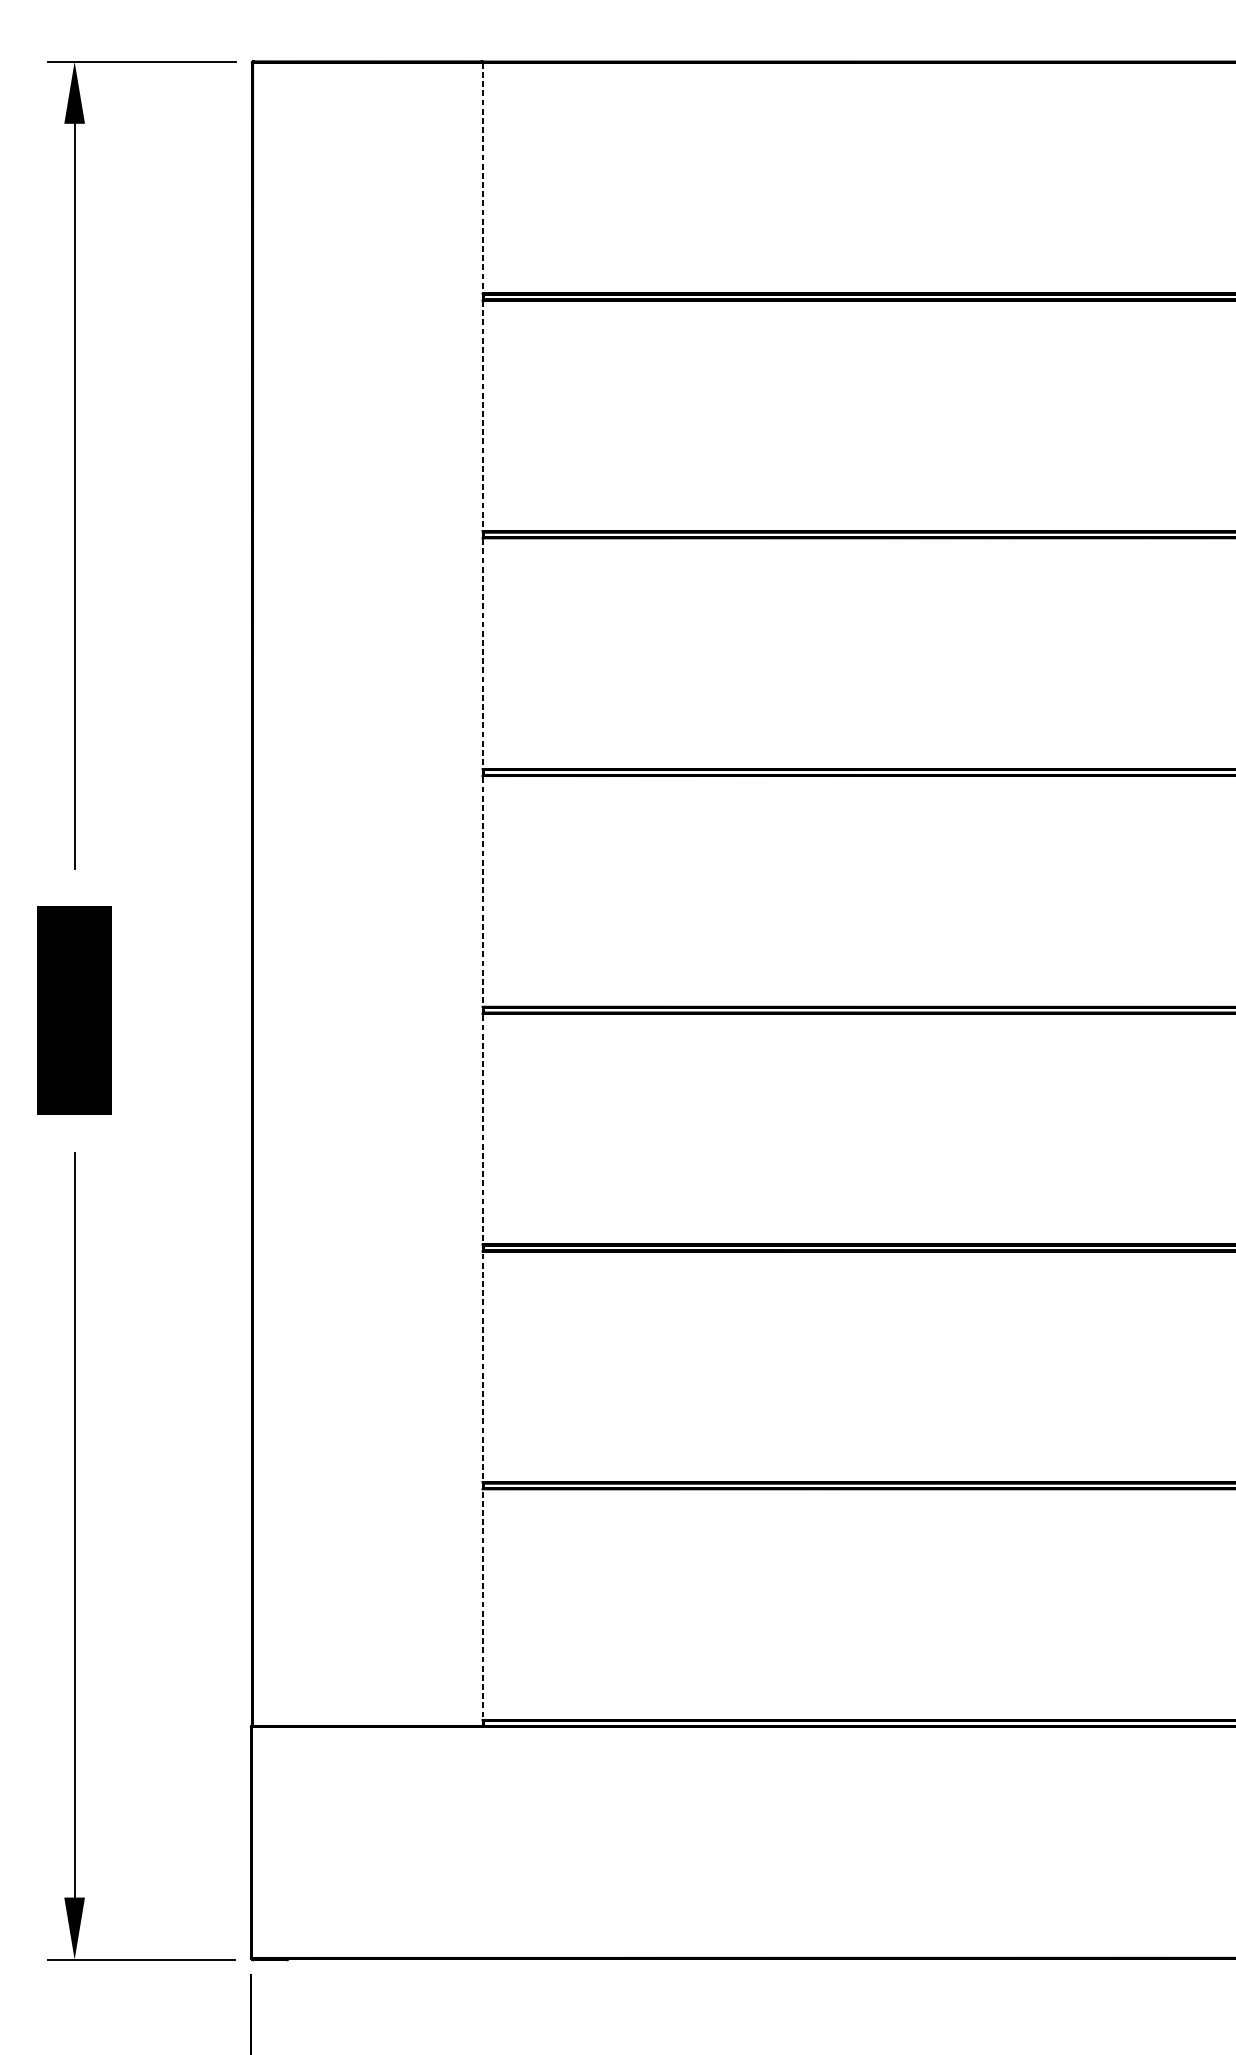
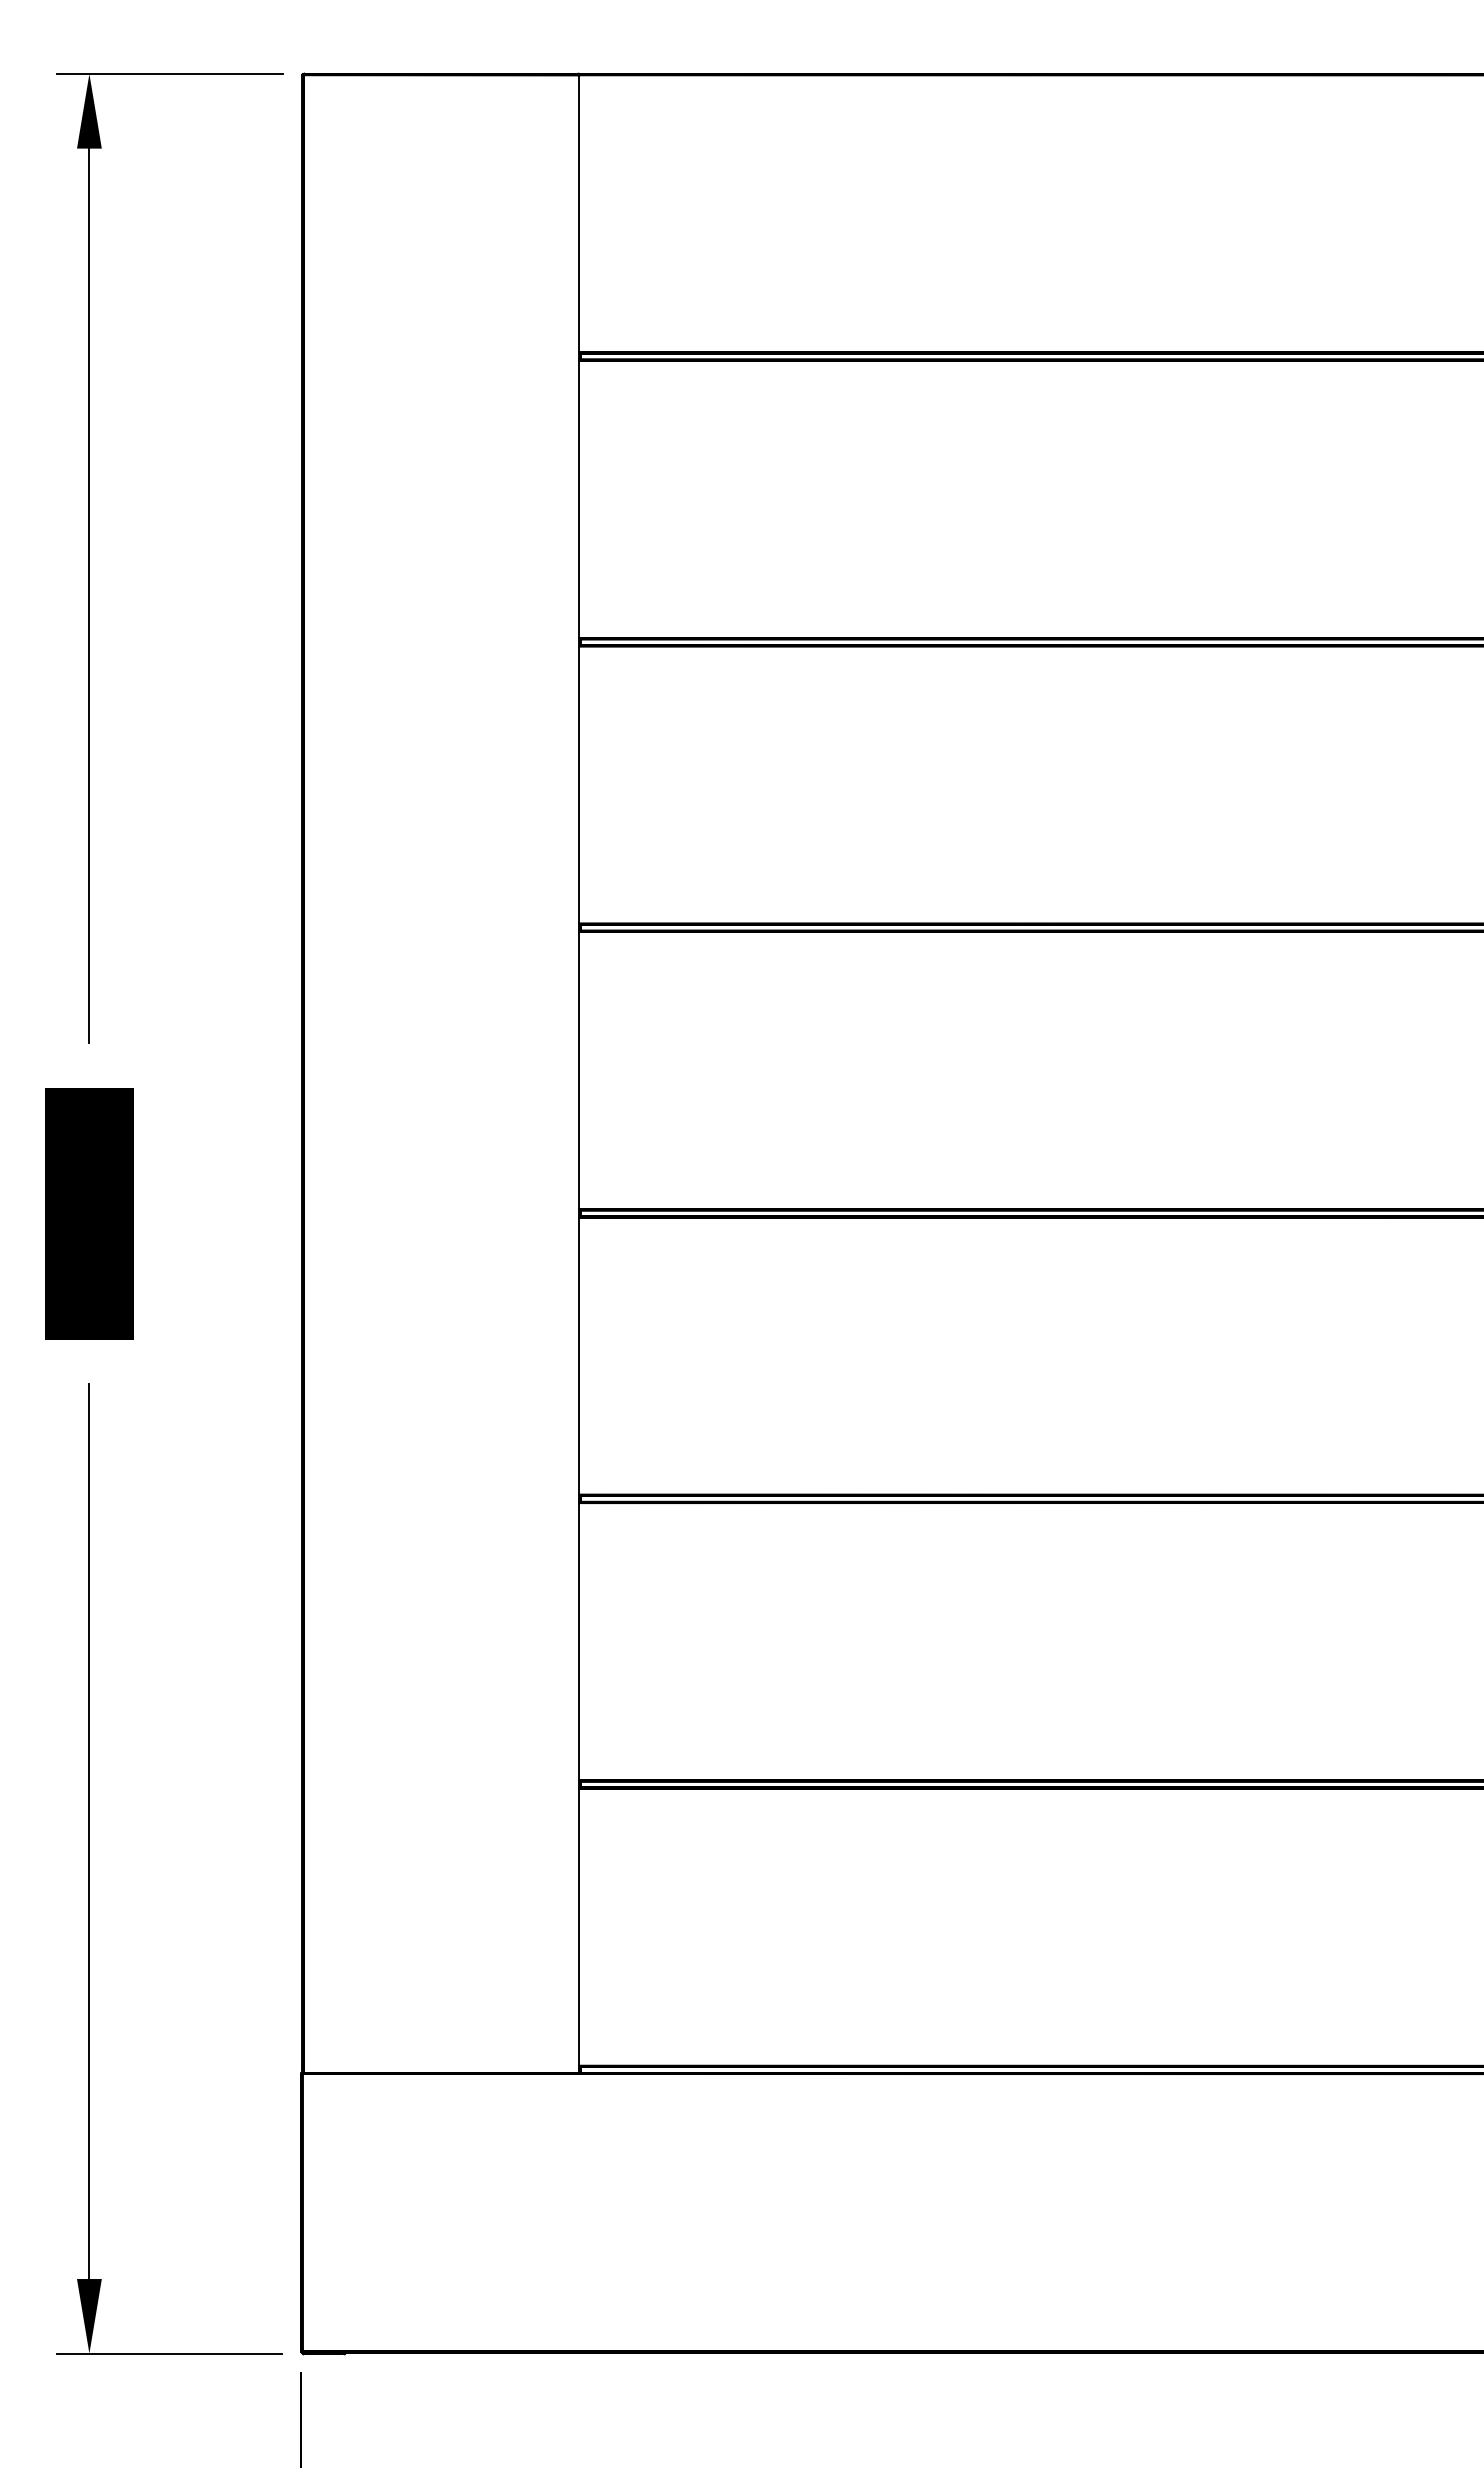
line: (482, 893) -> (579, 1073), dashed -> solid

